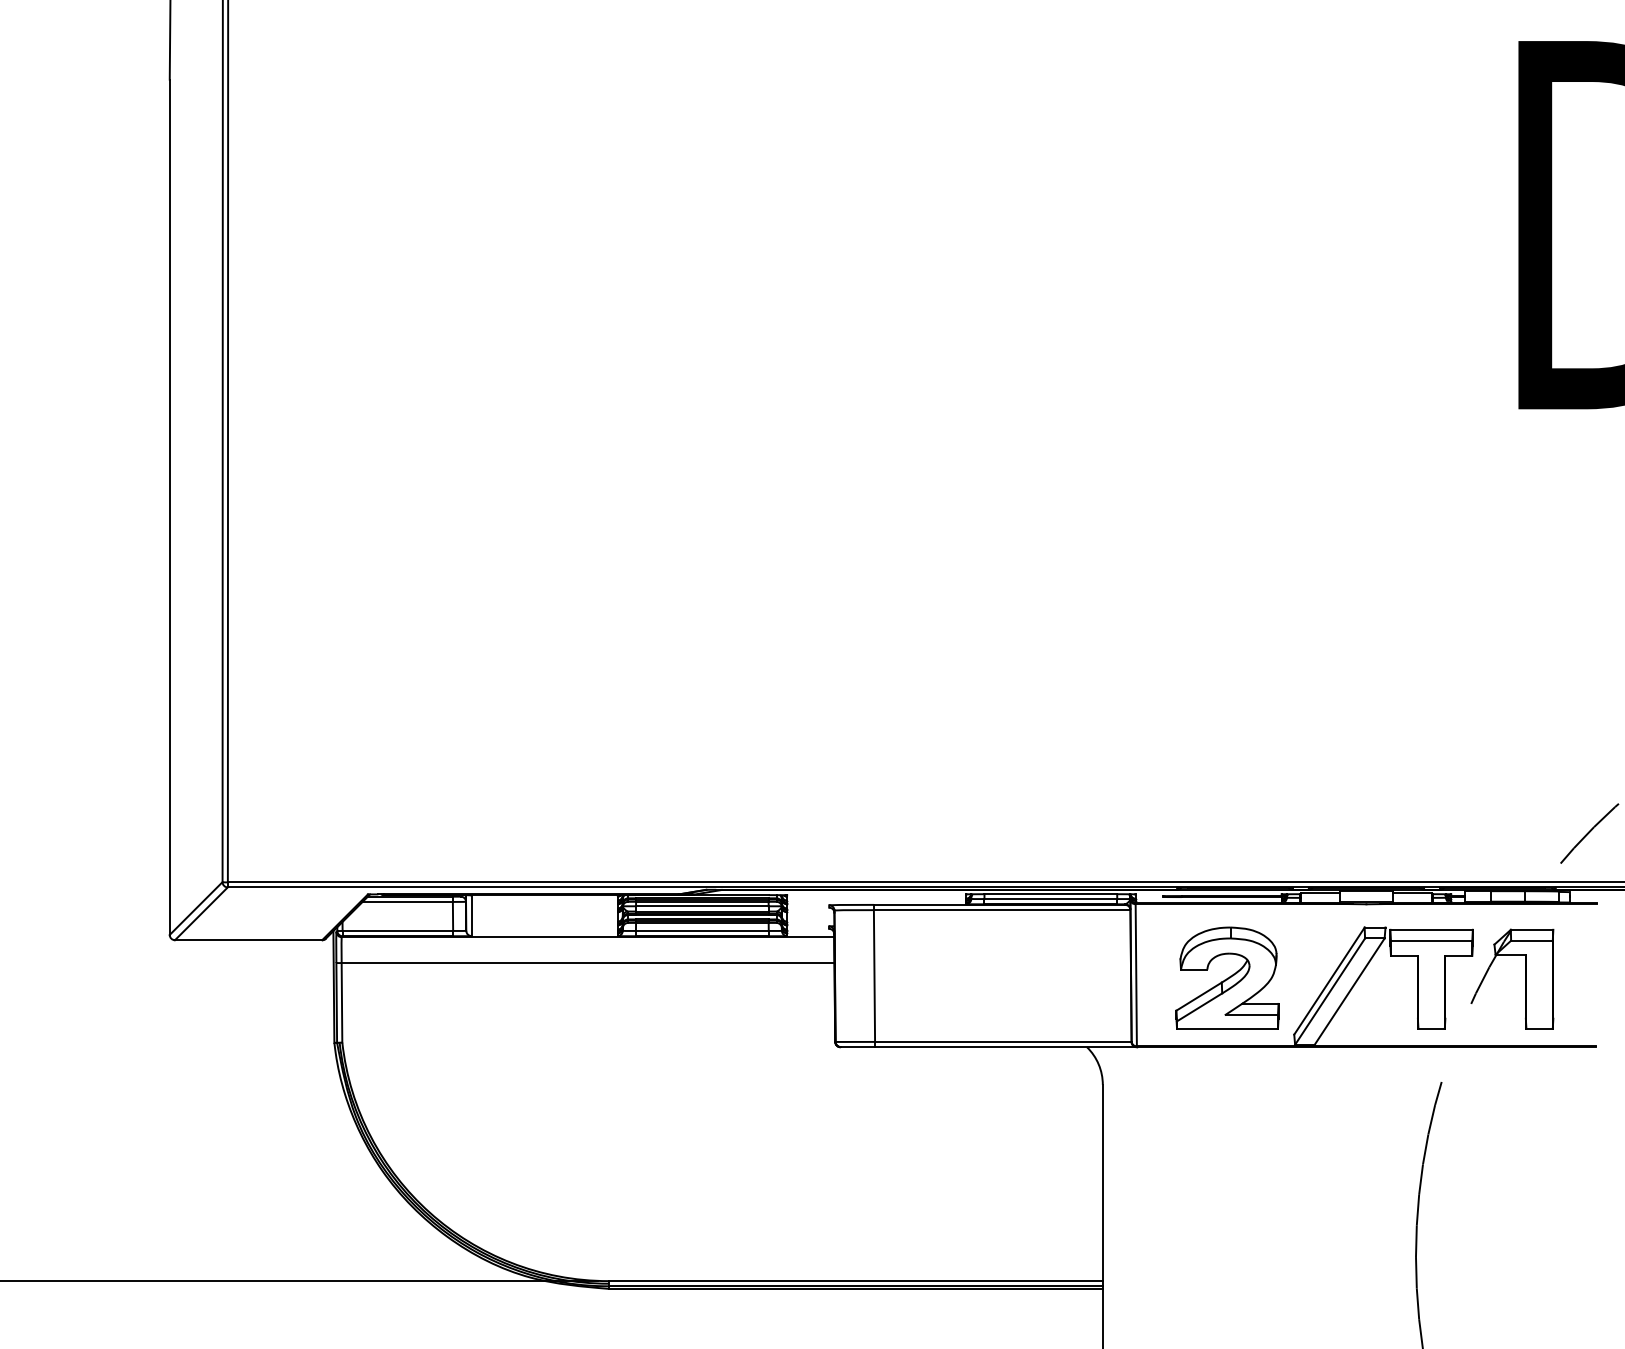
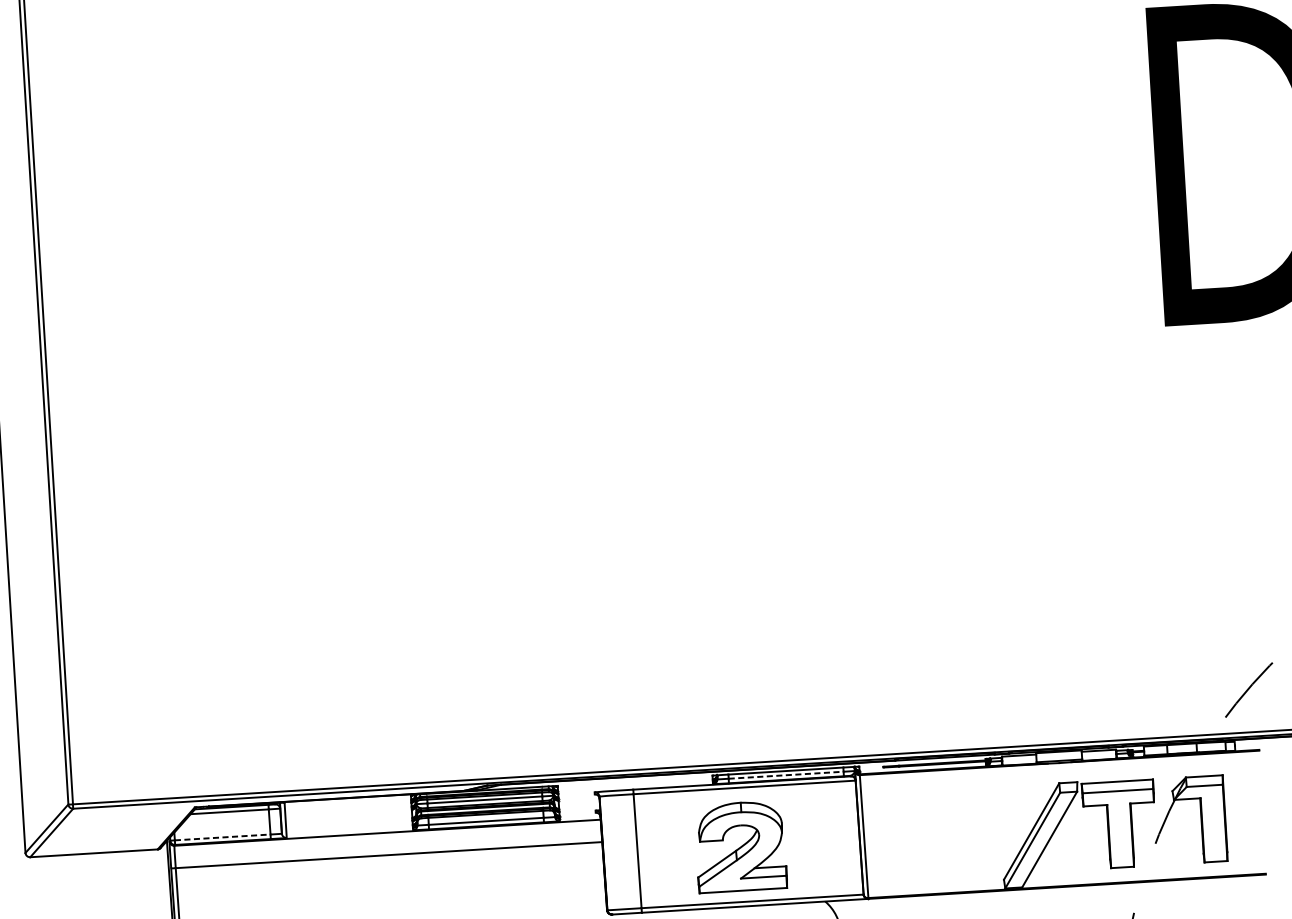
line: (1051, 899) -> (786, 775), solid -> dashed
line: (398, 930) -> (223, 836), solid -> dashed
part: (1227, 977) -> (740, 846), moved

